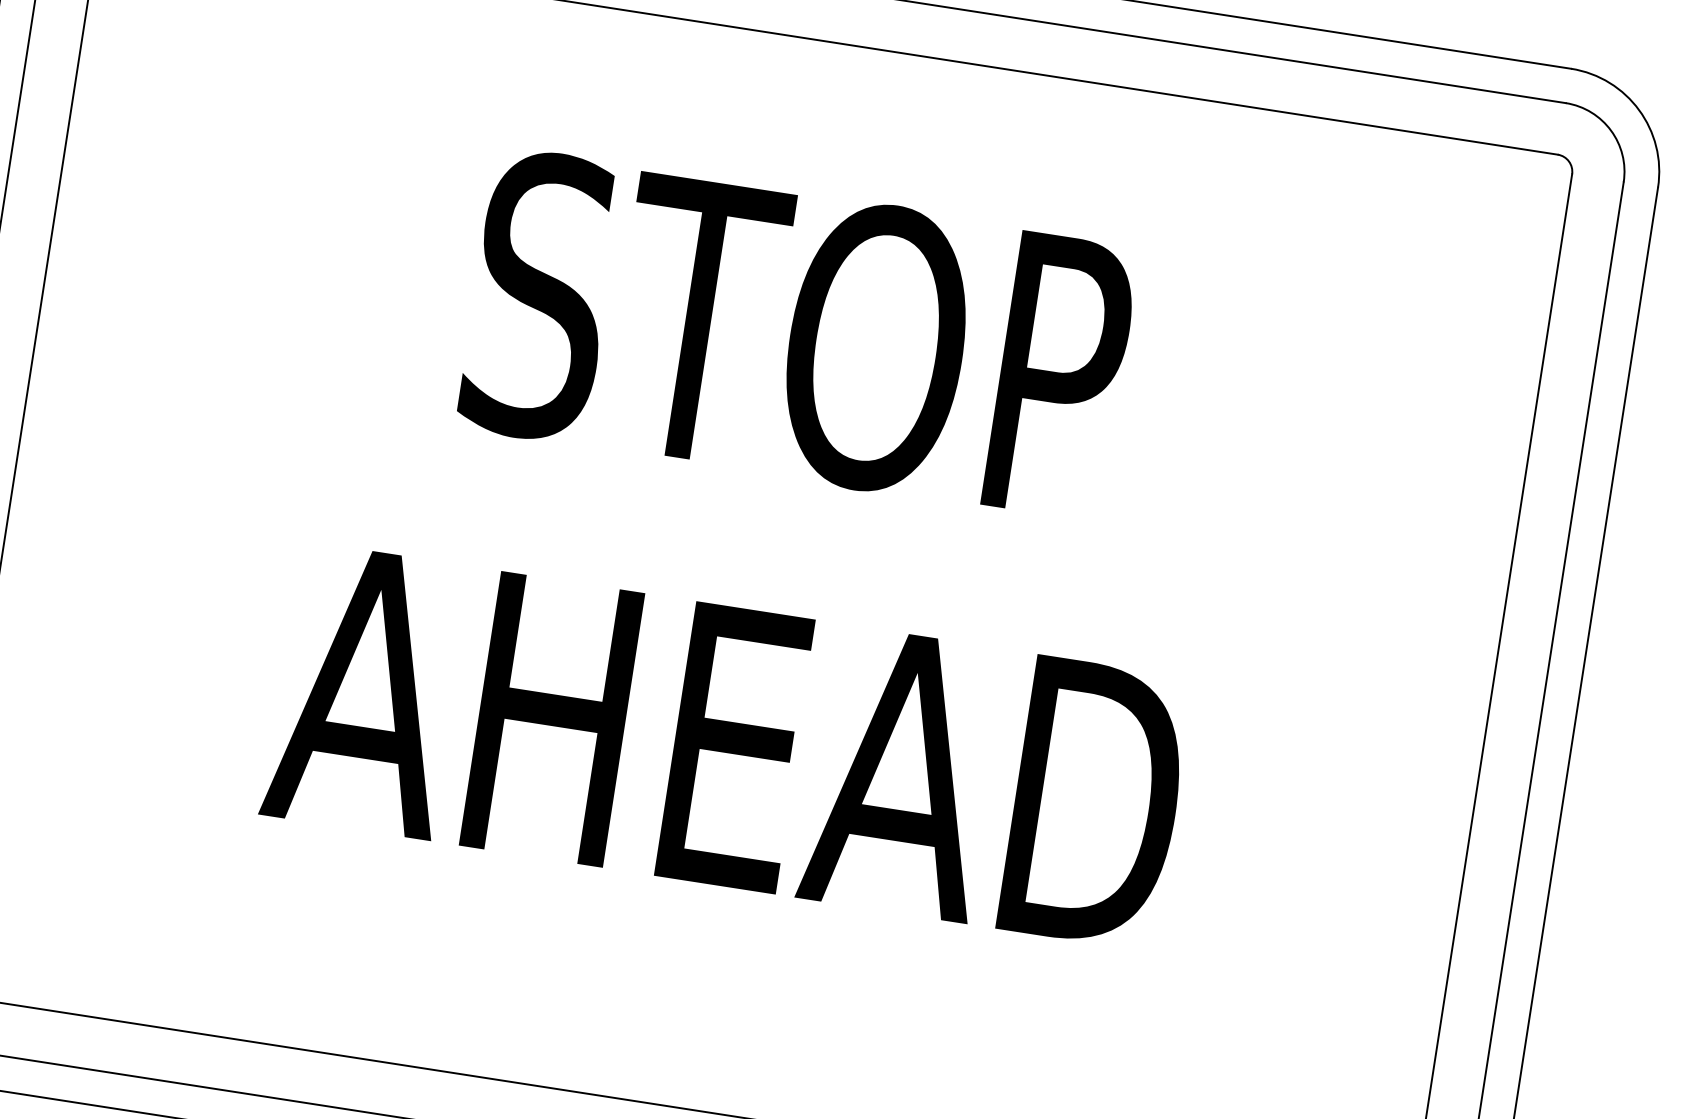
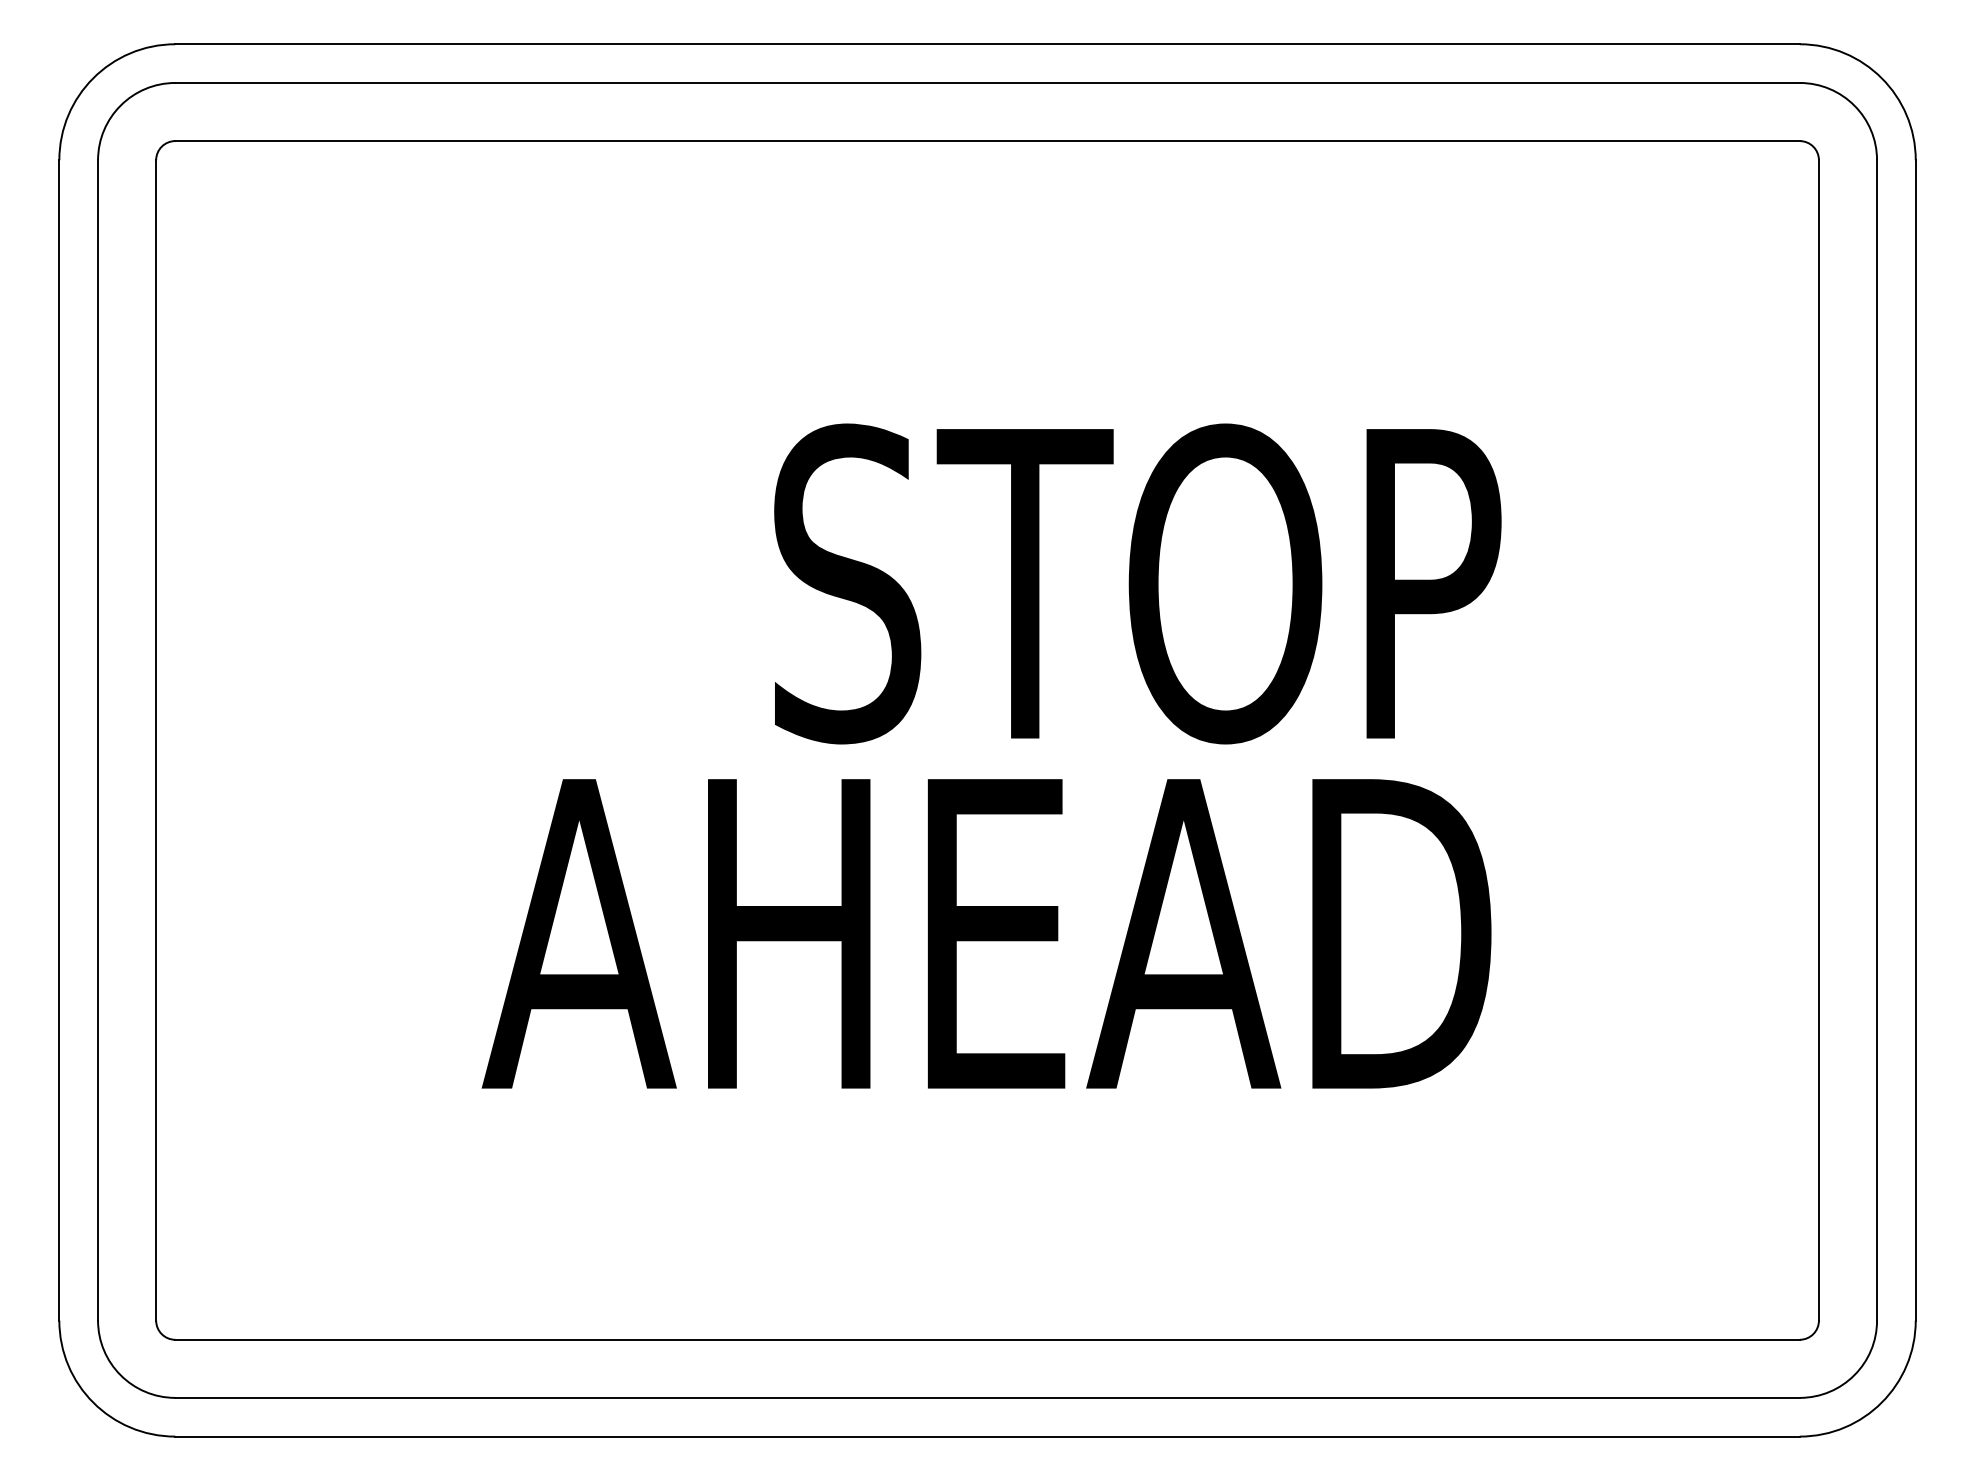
text: (798, 335) -> (1137, 583), moved

